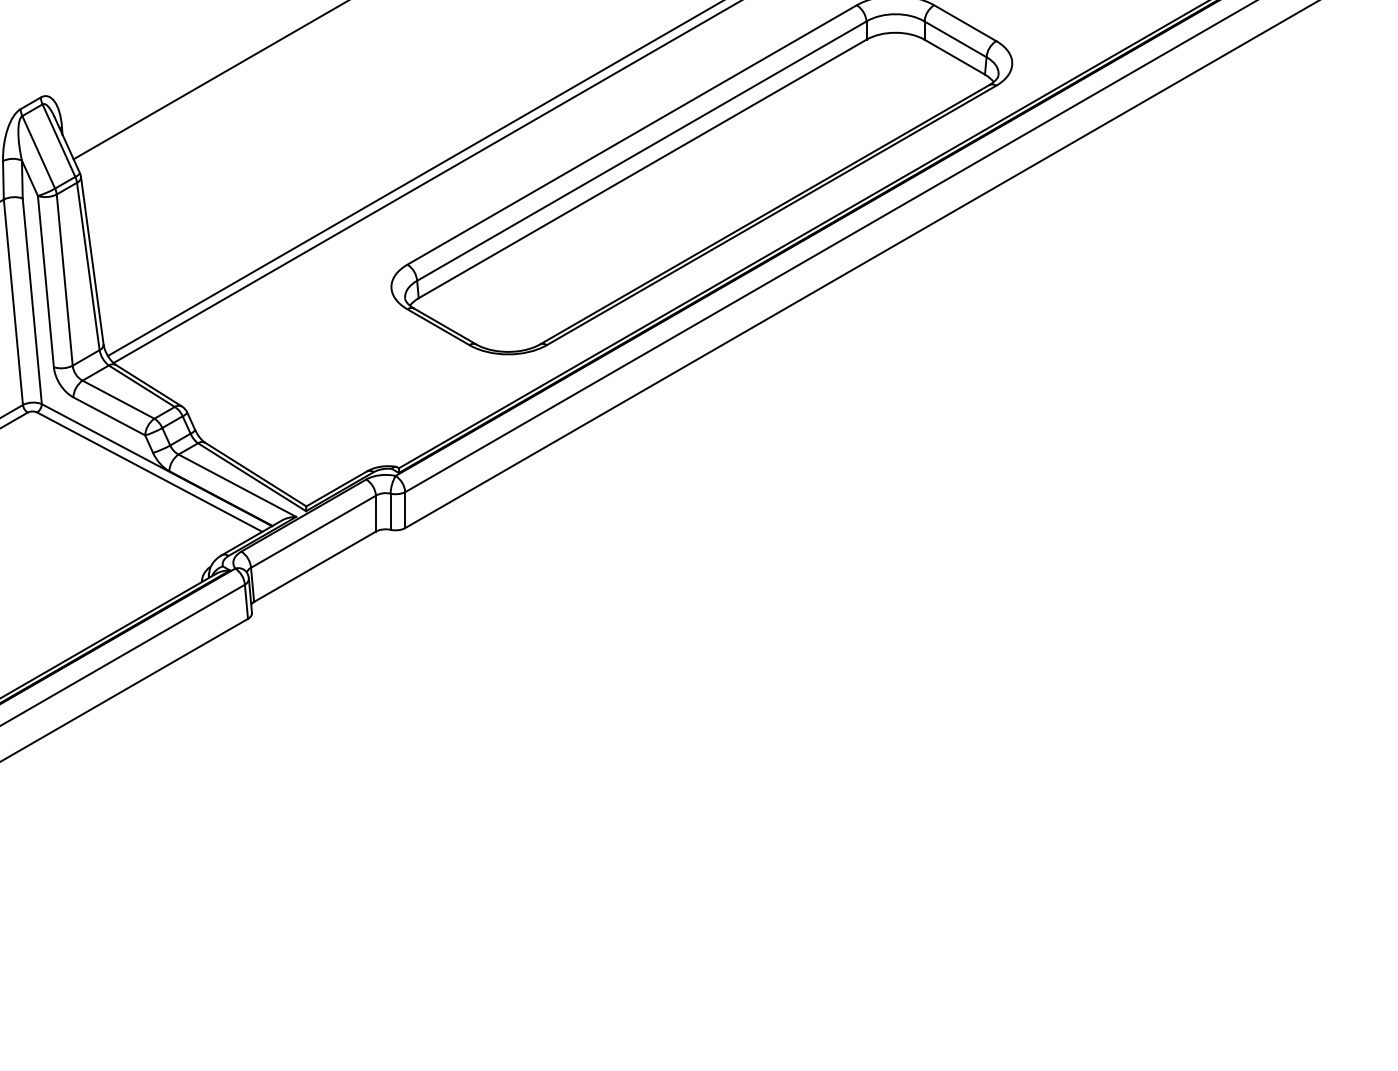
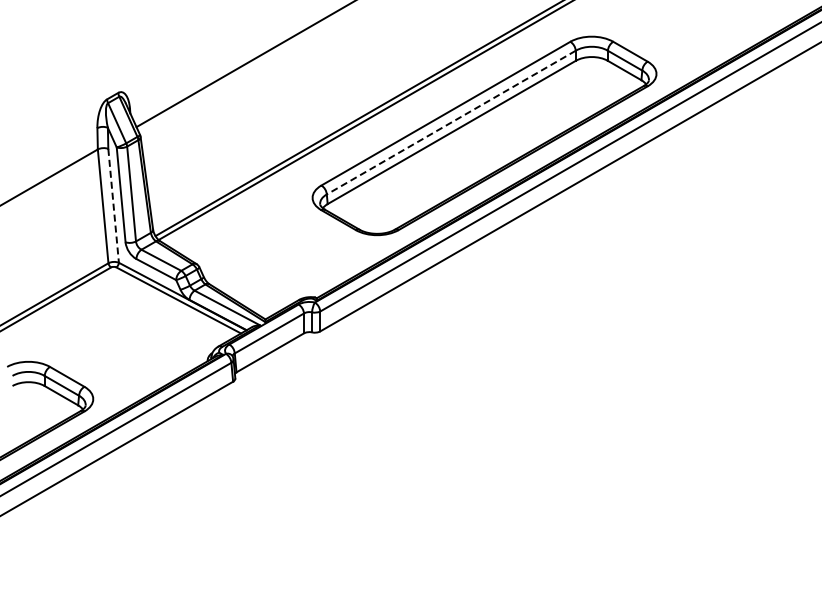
line: (642, 150) -> (451, 122), solid -> dashed
line: (32, 302) -> (113, 206), solid -> dashed

